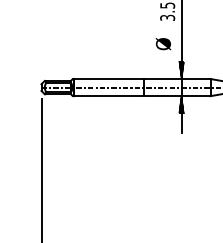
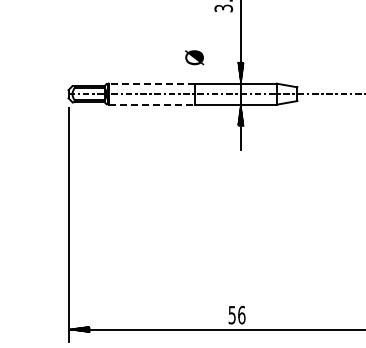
text: (163, 43) -> (194, 57), moved
line: (108, 78) -> (151, 83), solid -> dashed
line: (109, 95) -> (152, 104), solid -> dashed

